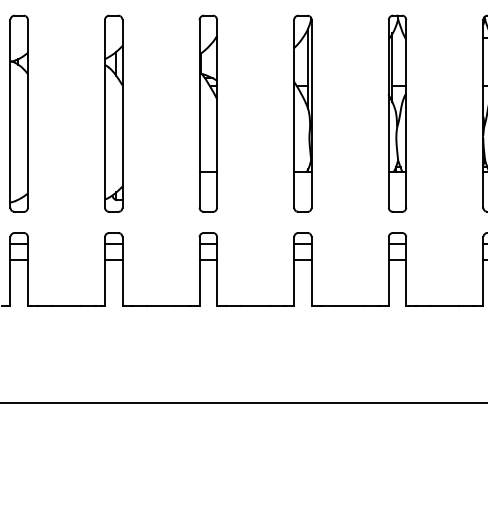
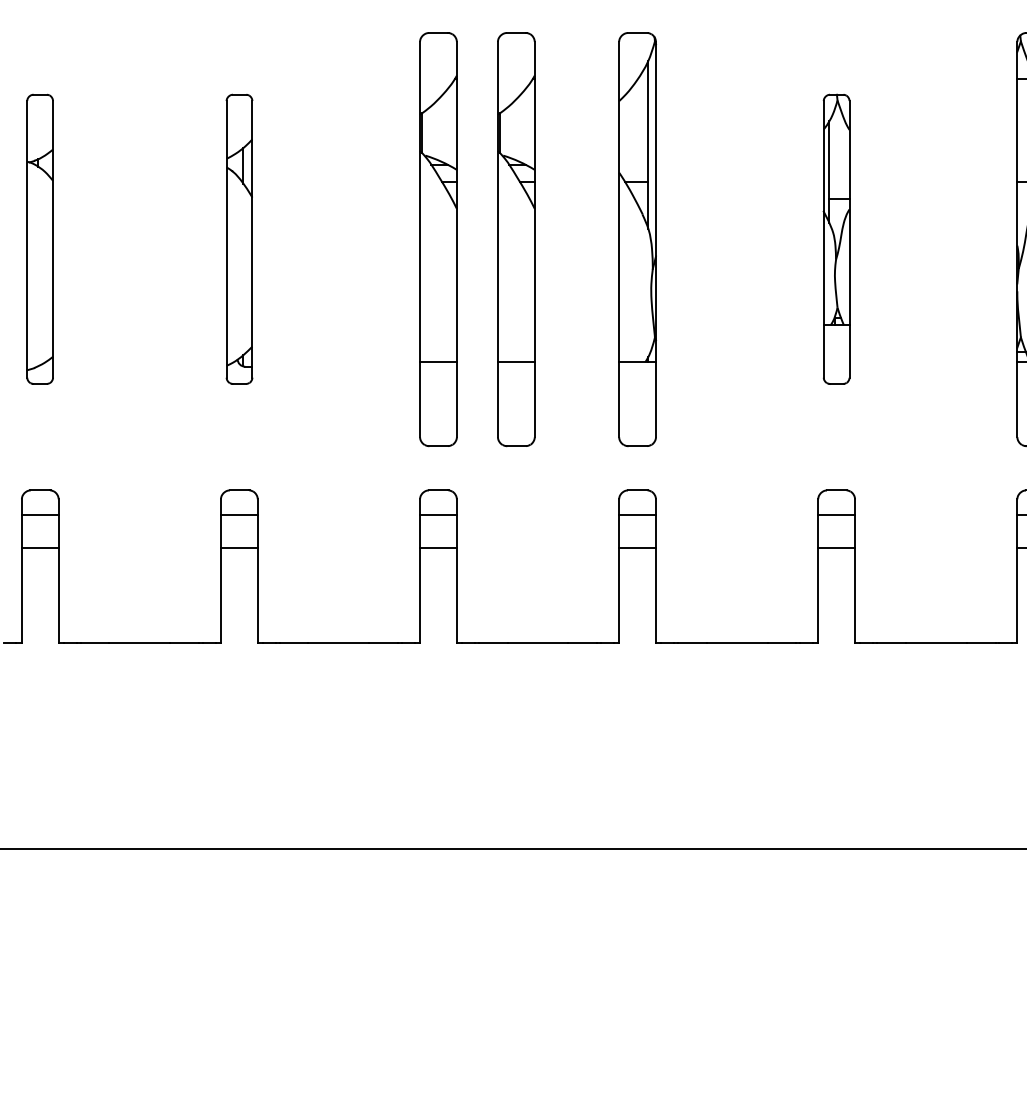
part: (18, 113) -> (38, 238), size x0.7
part: (113, 113) -> (238, 238), size x0.7
part: (244, 113) -> (514, 238), added
part: (397, 113) -> (836, 238), size x0.7

